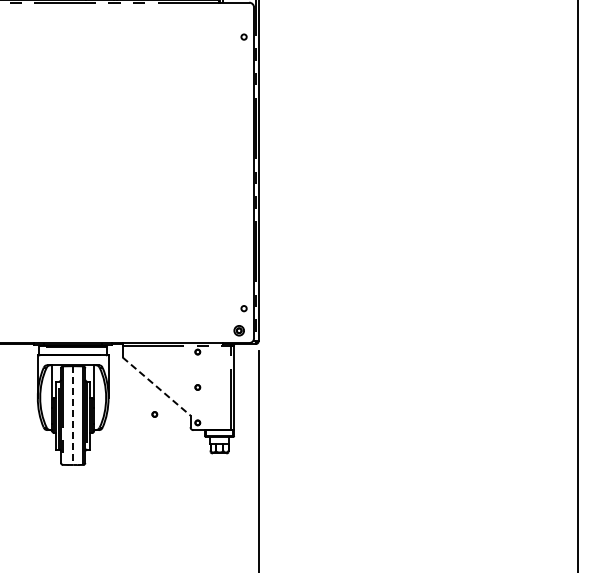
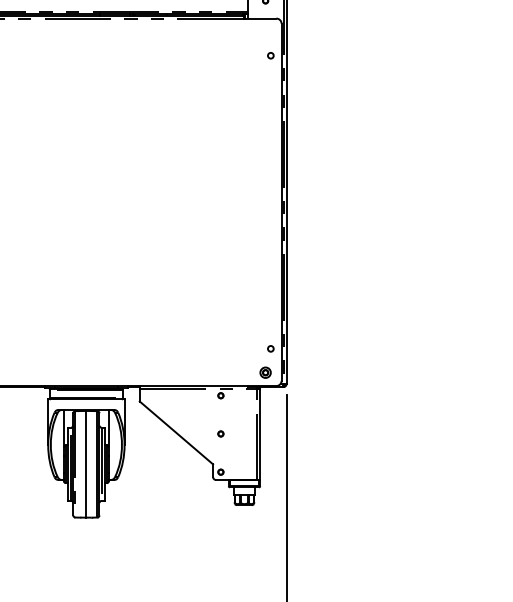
line: (156, 386) -> (176, 432), dashed -> solid
part: (154, 414) -> (174, 463), removed
line: (73, 416) -> (86, 465), dashed -> solid

